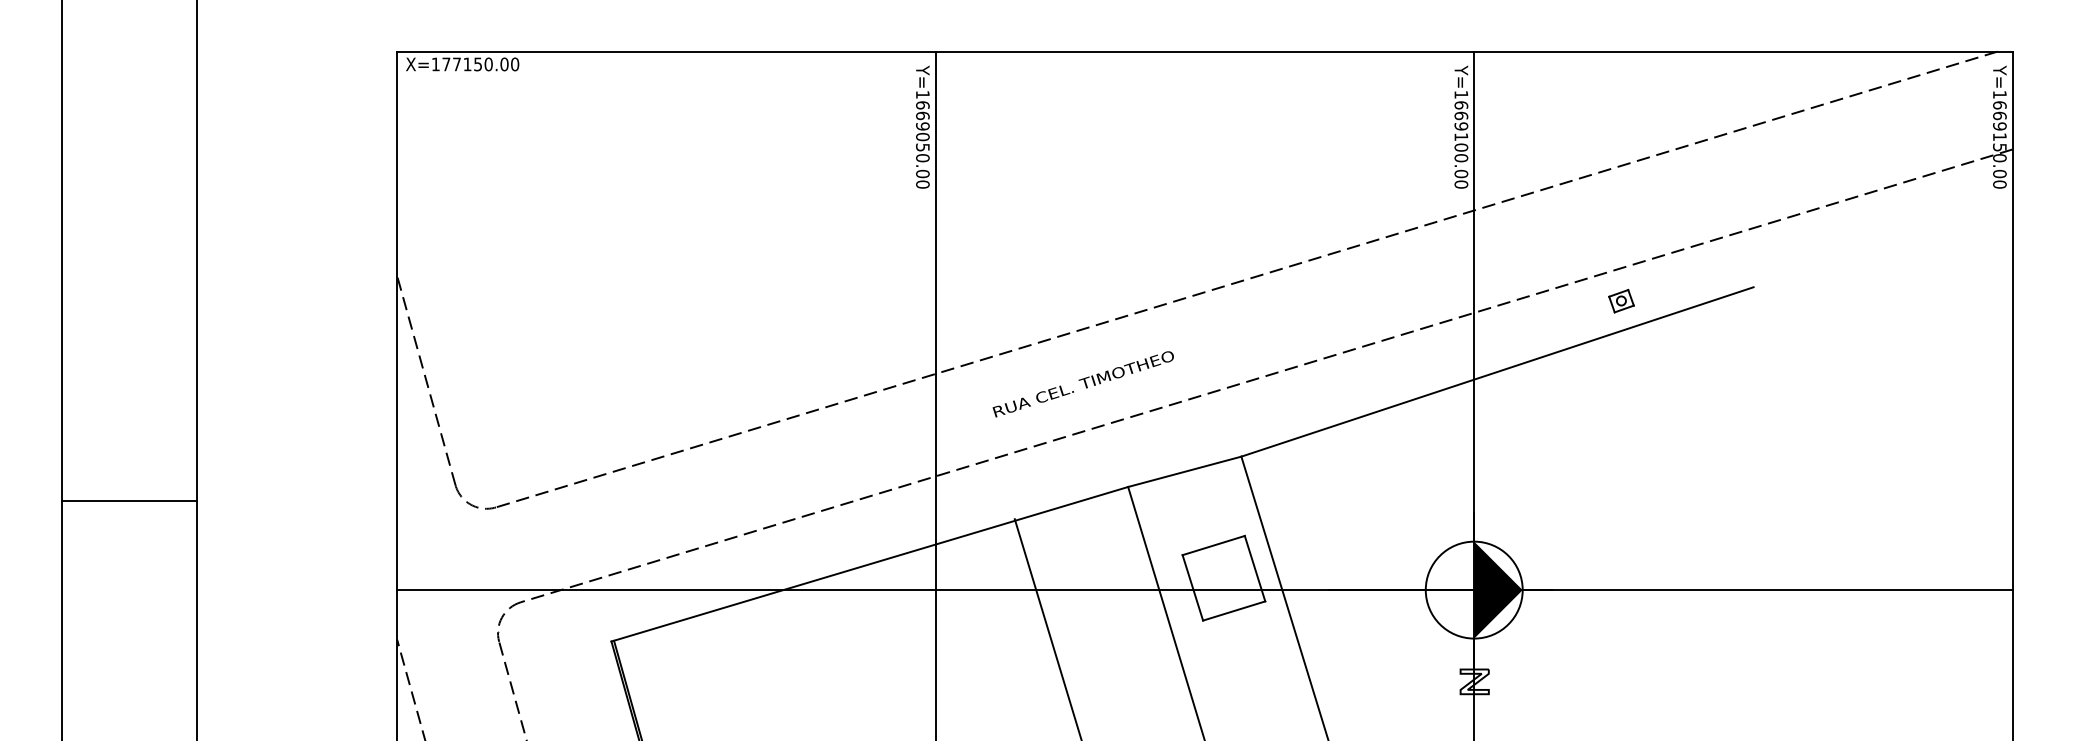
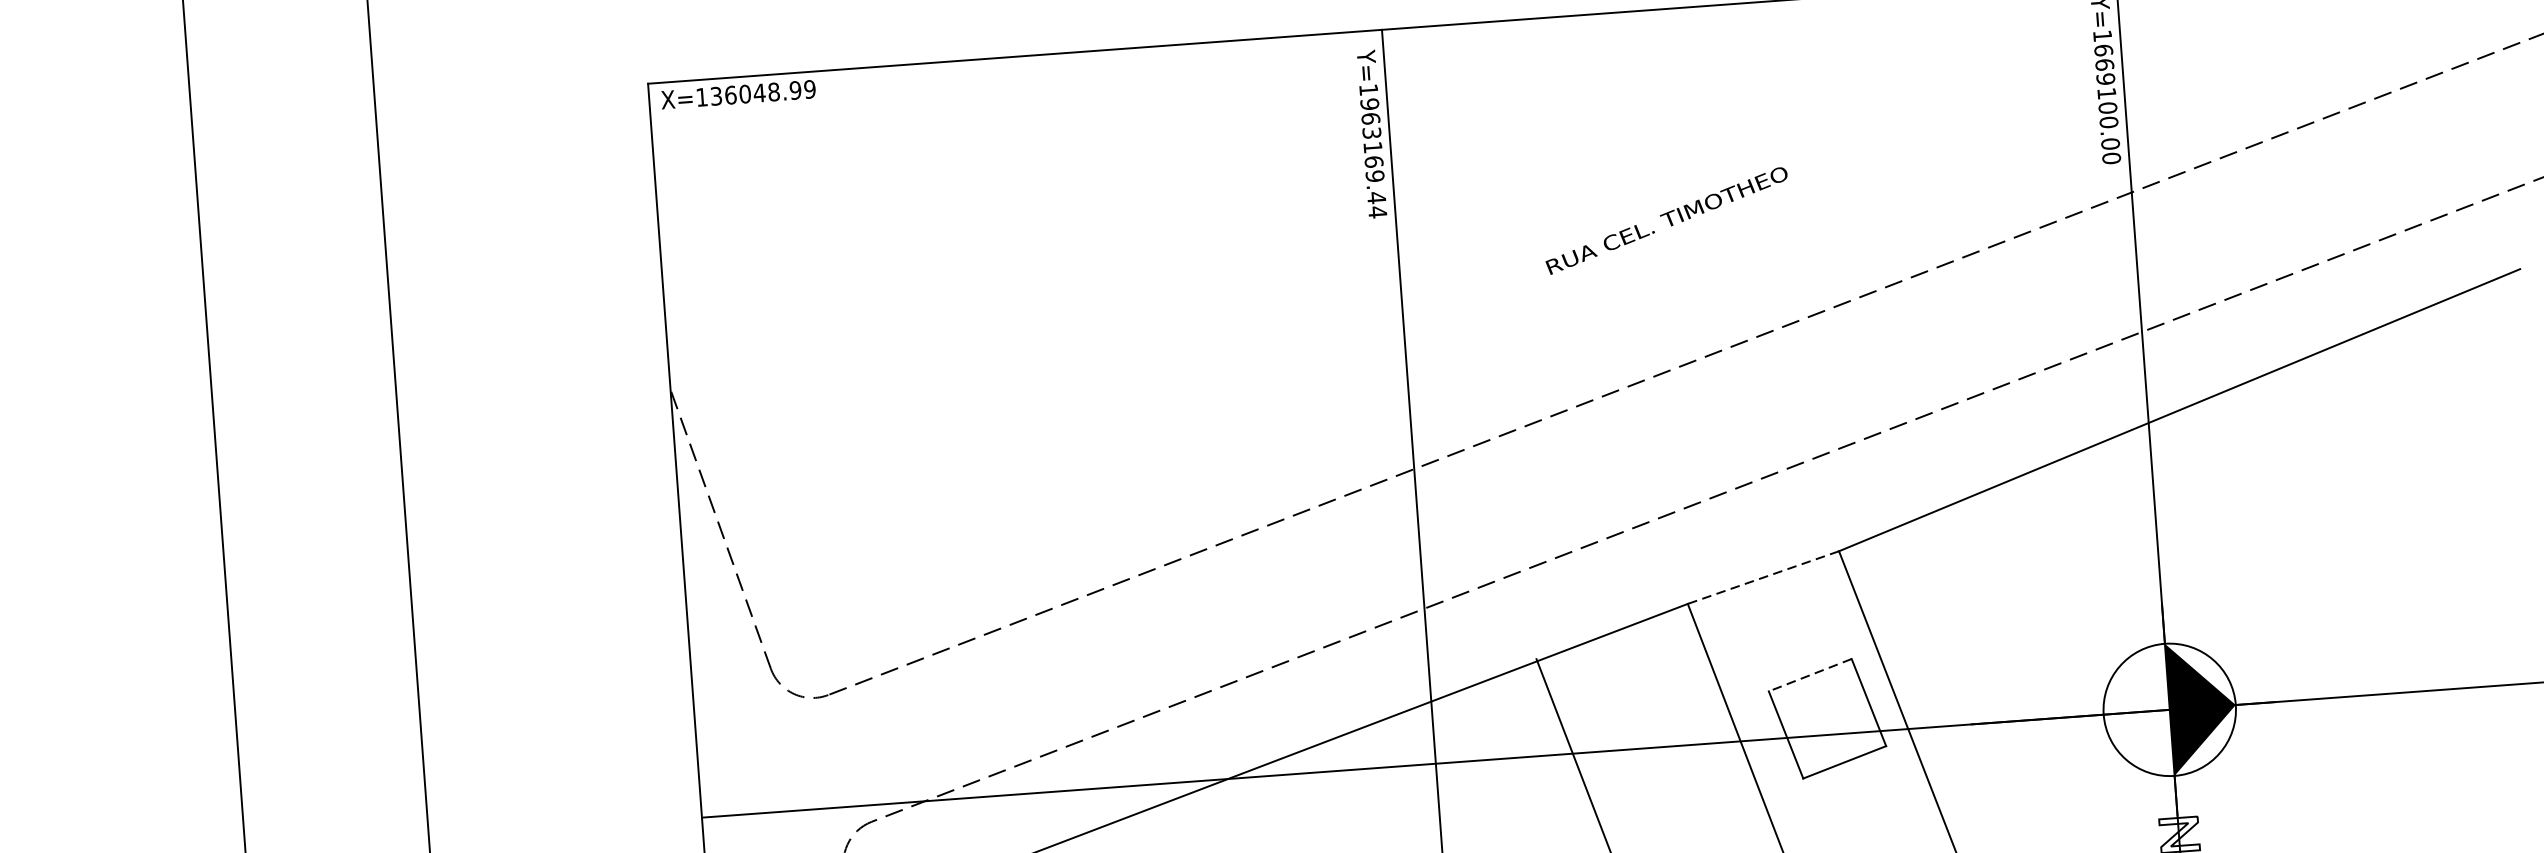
text: (480, 64) -> (762, 92), X=177150.00 -> X=136048.99
text: (922, 144) -> (1373, 157), Y=1669050.00 -> Y=1963169.44
part: (1621, 300) -> (2341, 300), removed
text: (1082, 384) -> (1665, 221), moved
line: (1184, 471) -> (1763, 577), solid -> dashed
line: (129, 501) -> (328, 723), removed
line: (1213, 545) -> (1809, 675), solid -> dashed

